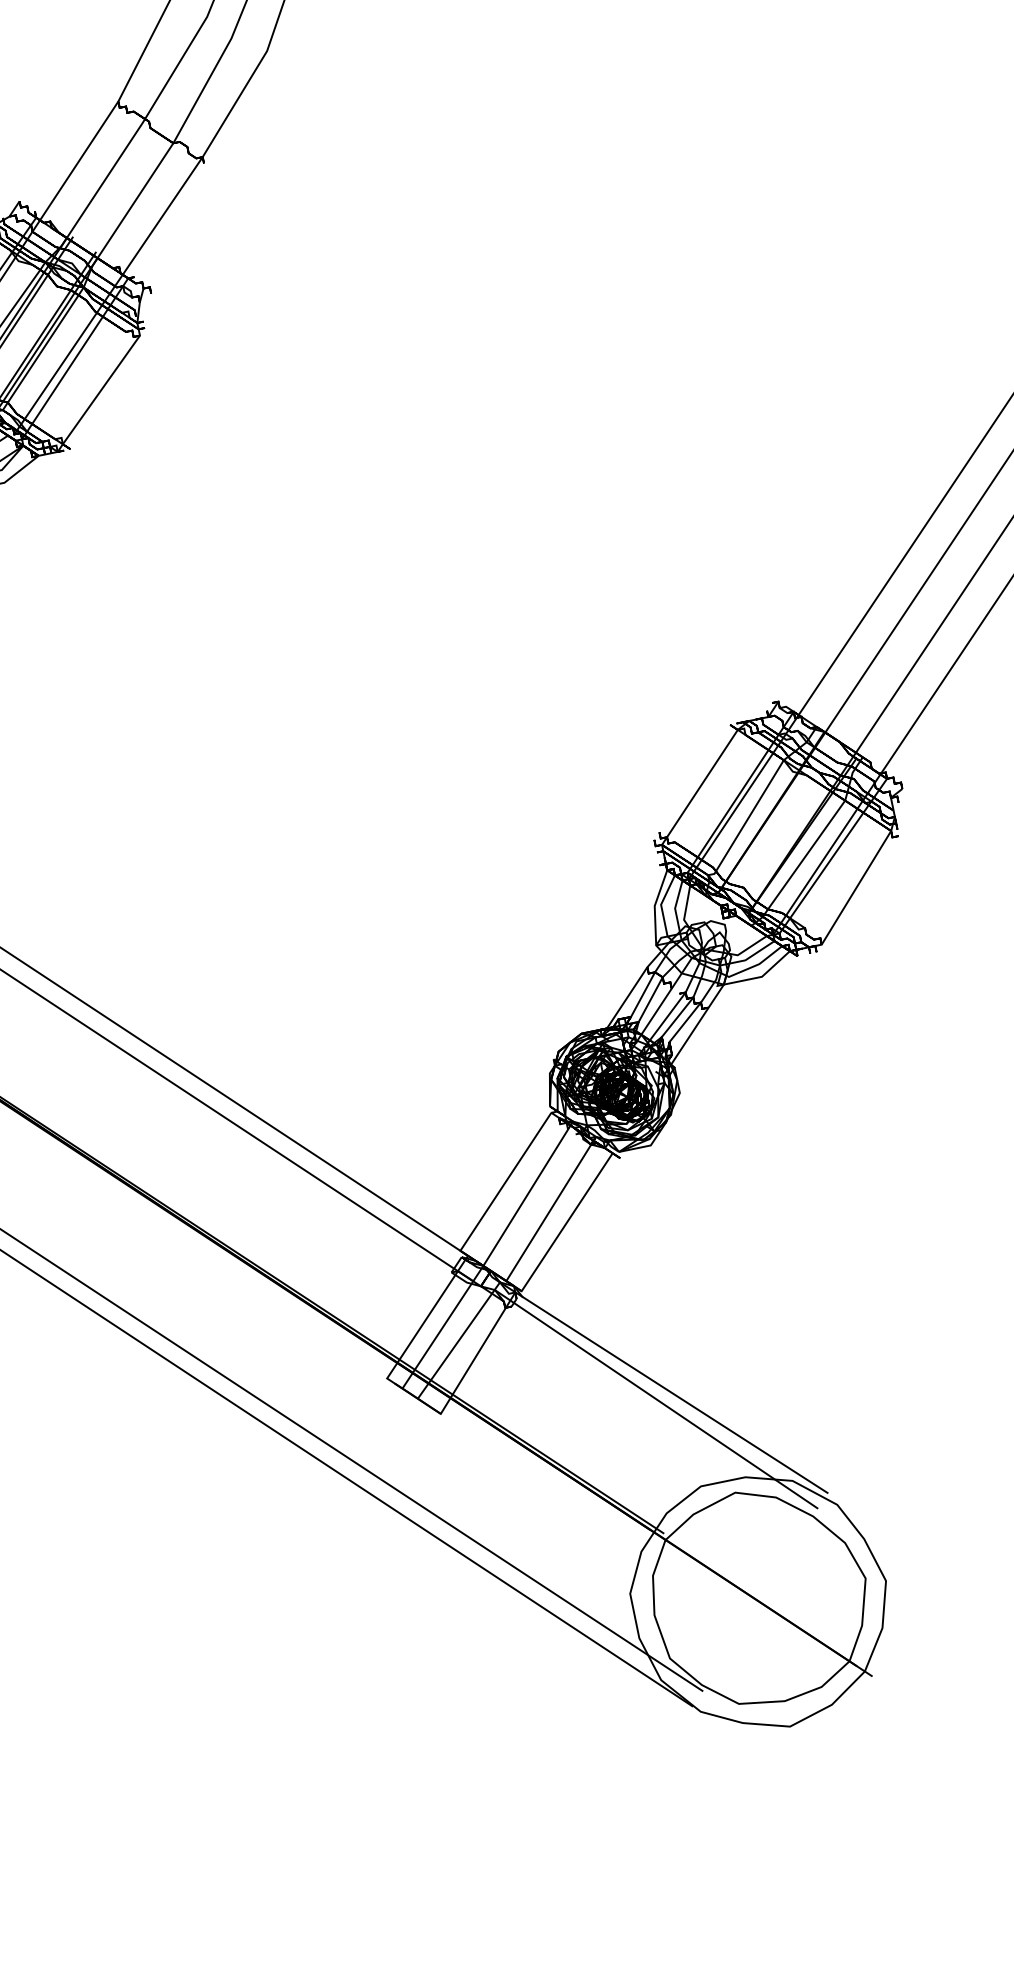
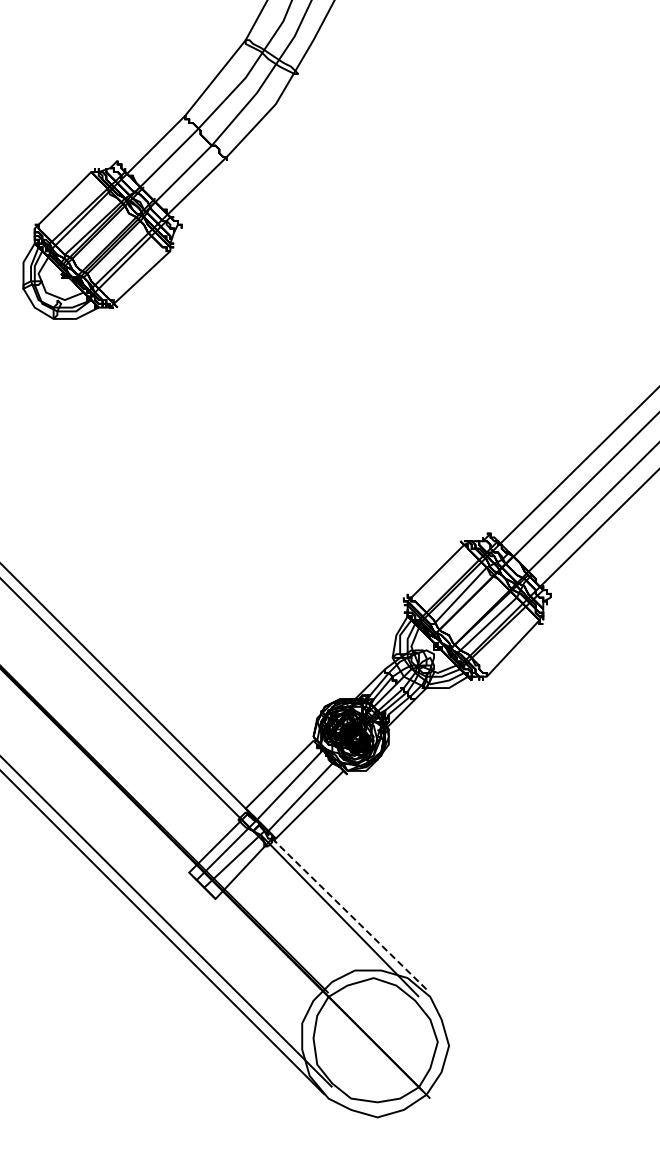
line: (663, 1386) -> (345, 909), solid -> dashed

